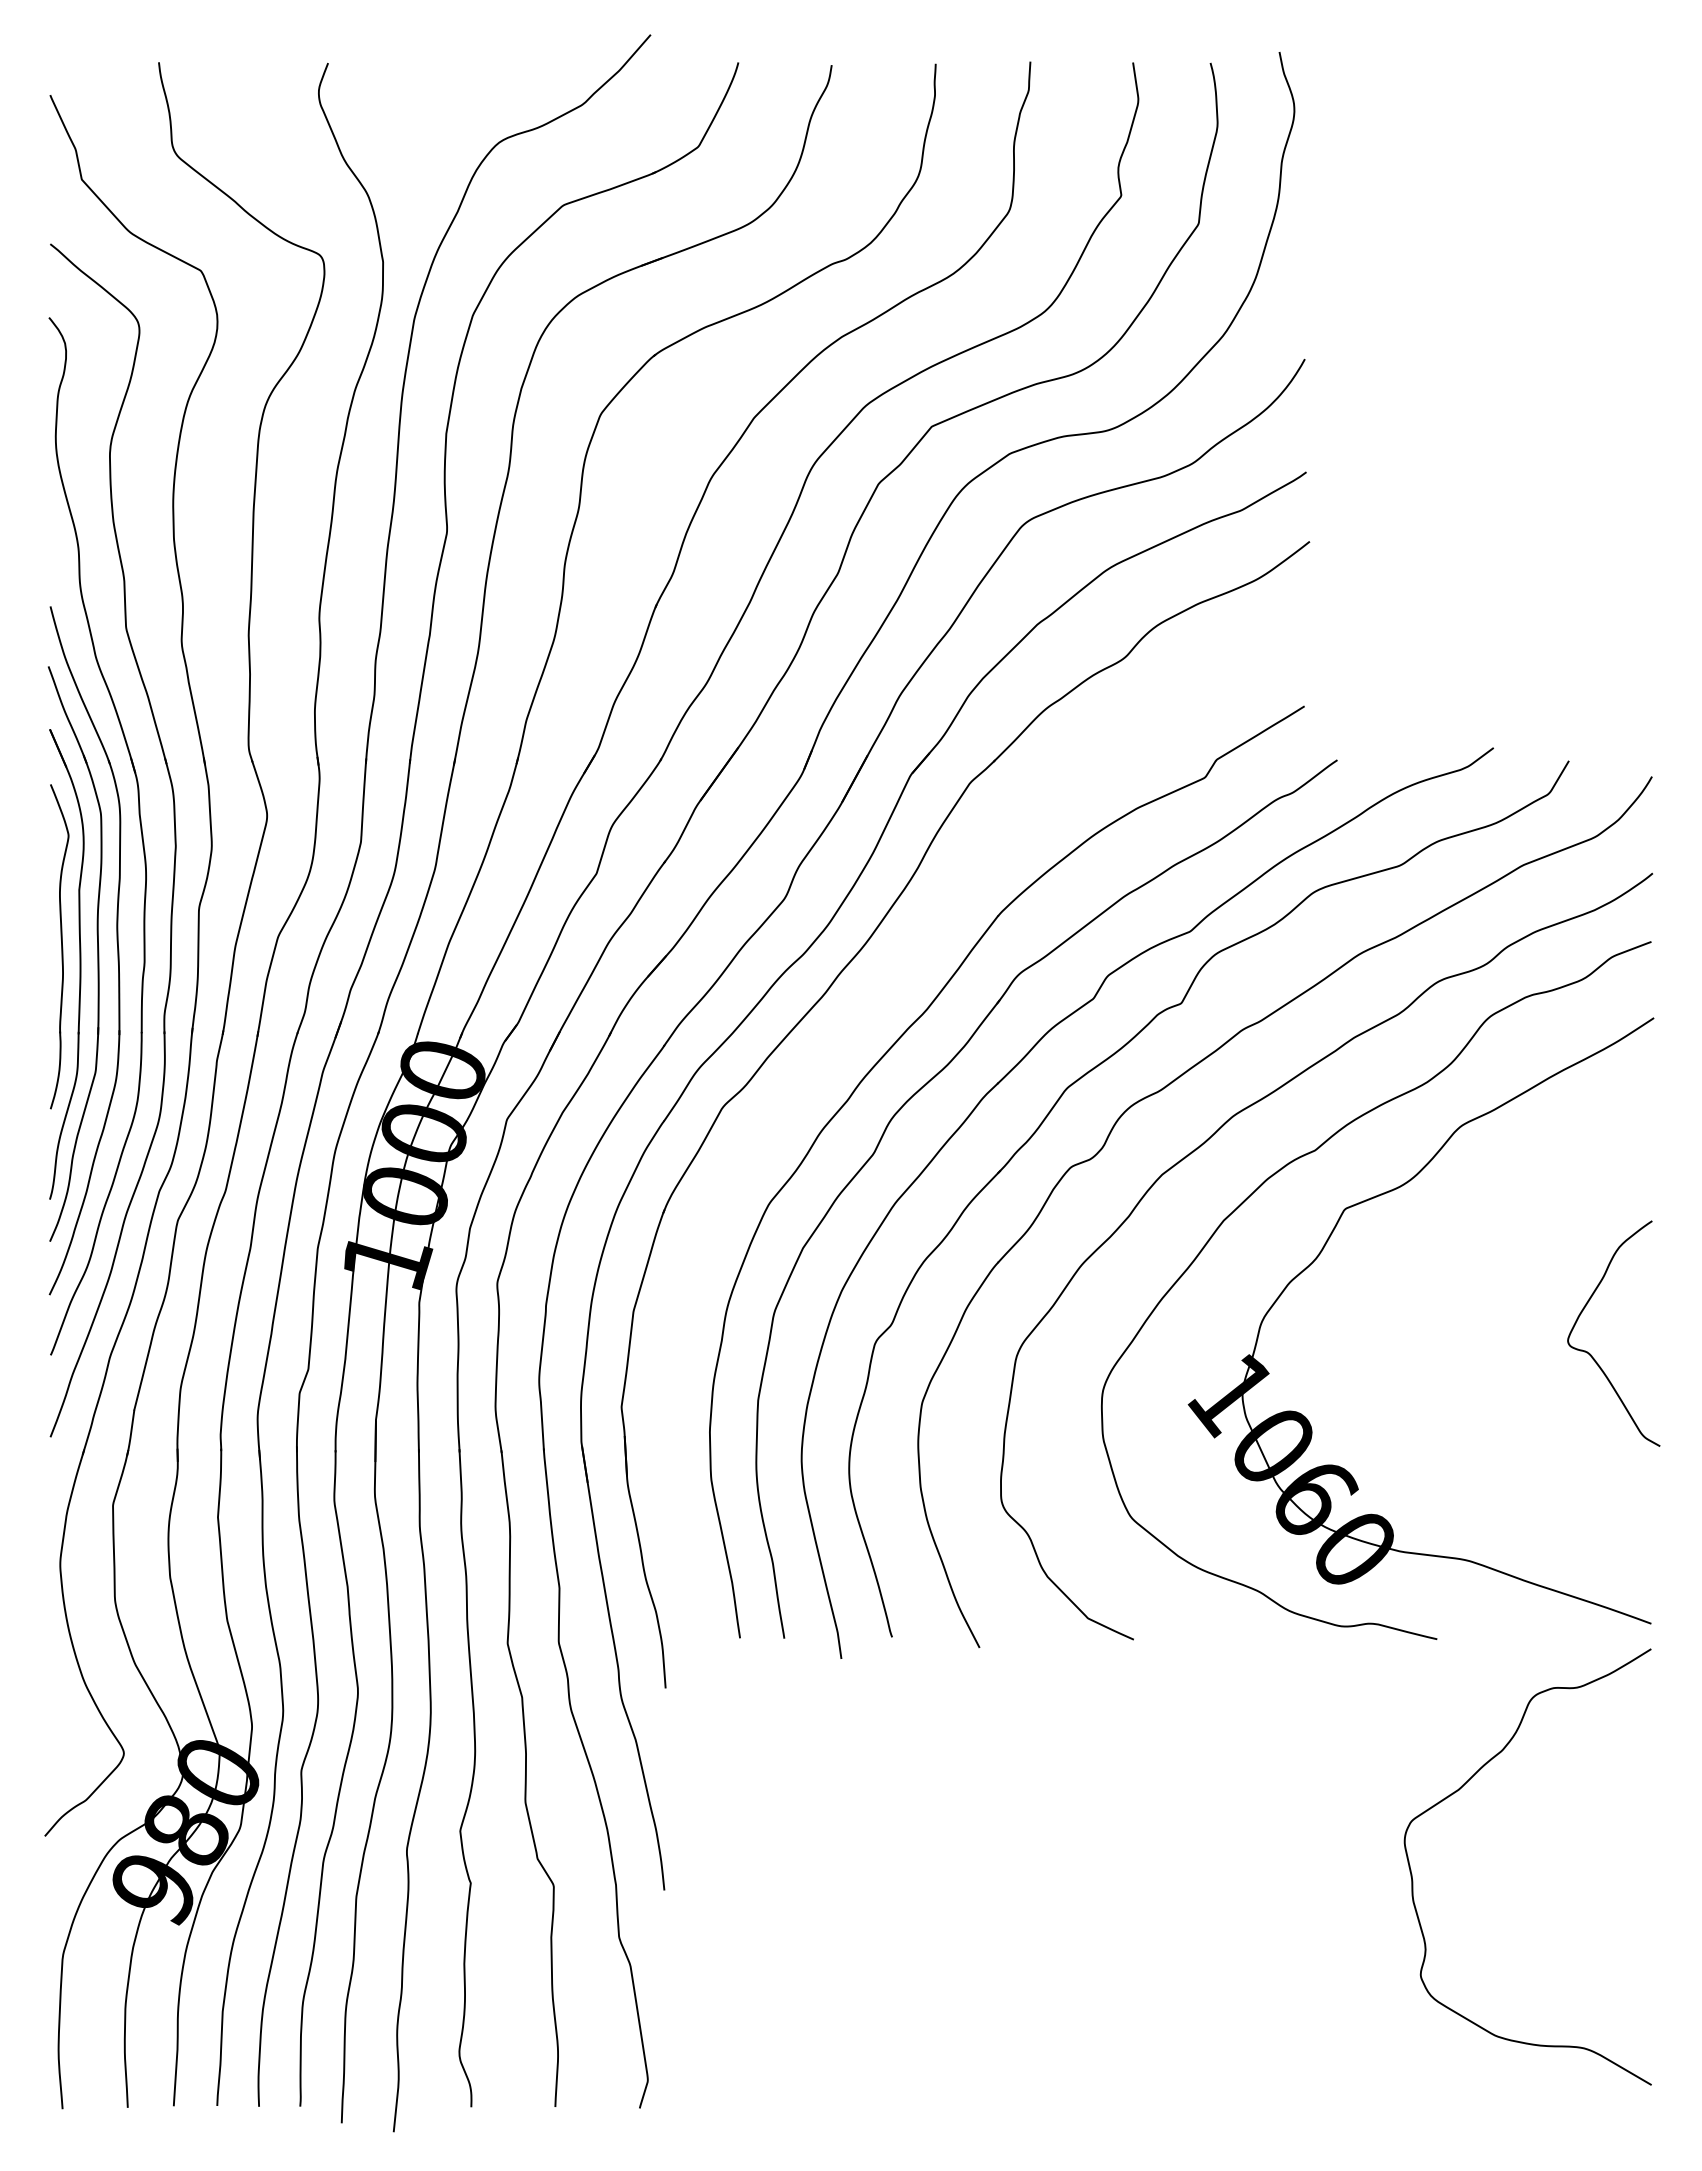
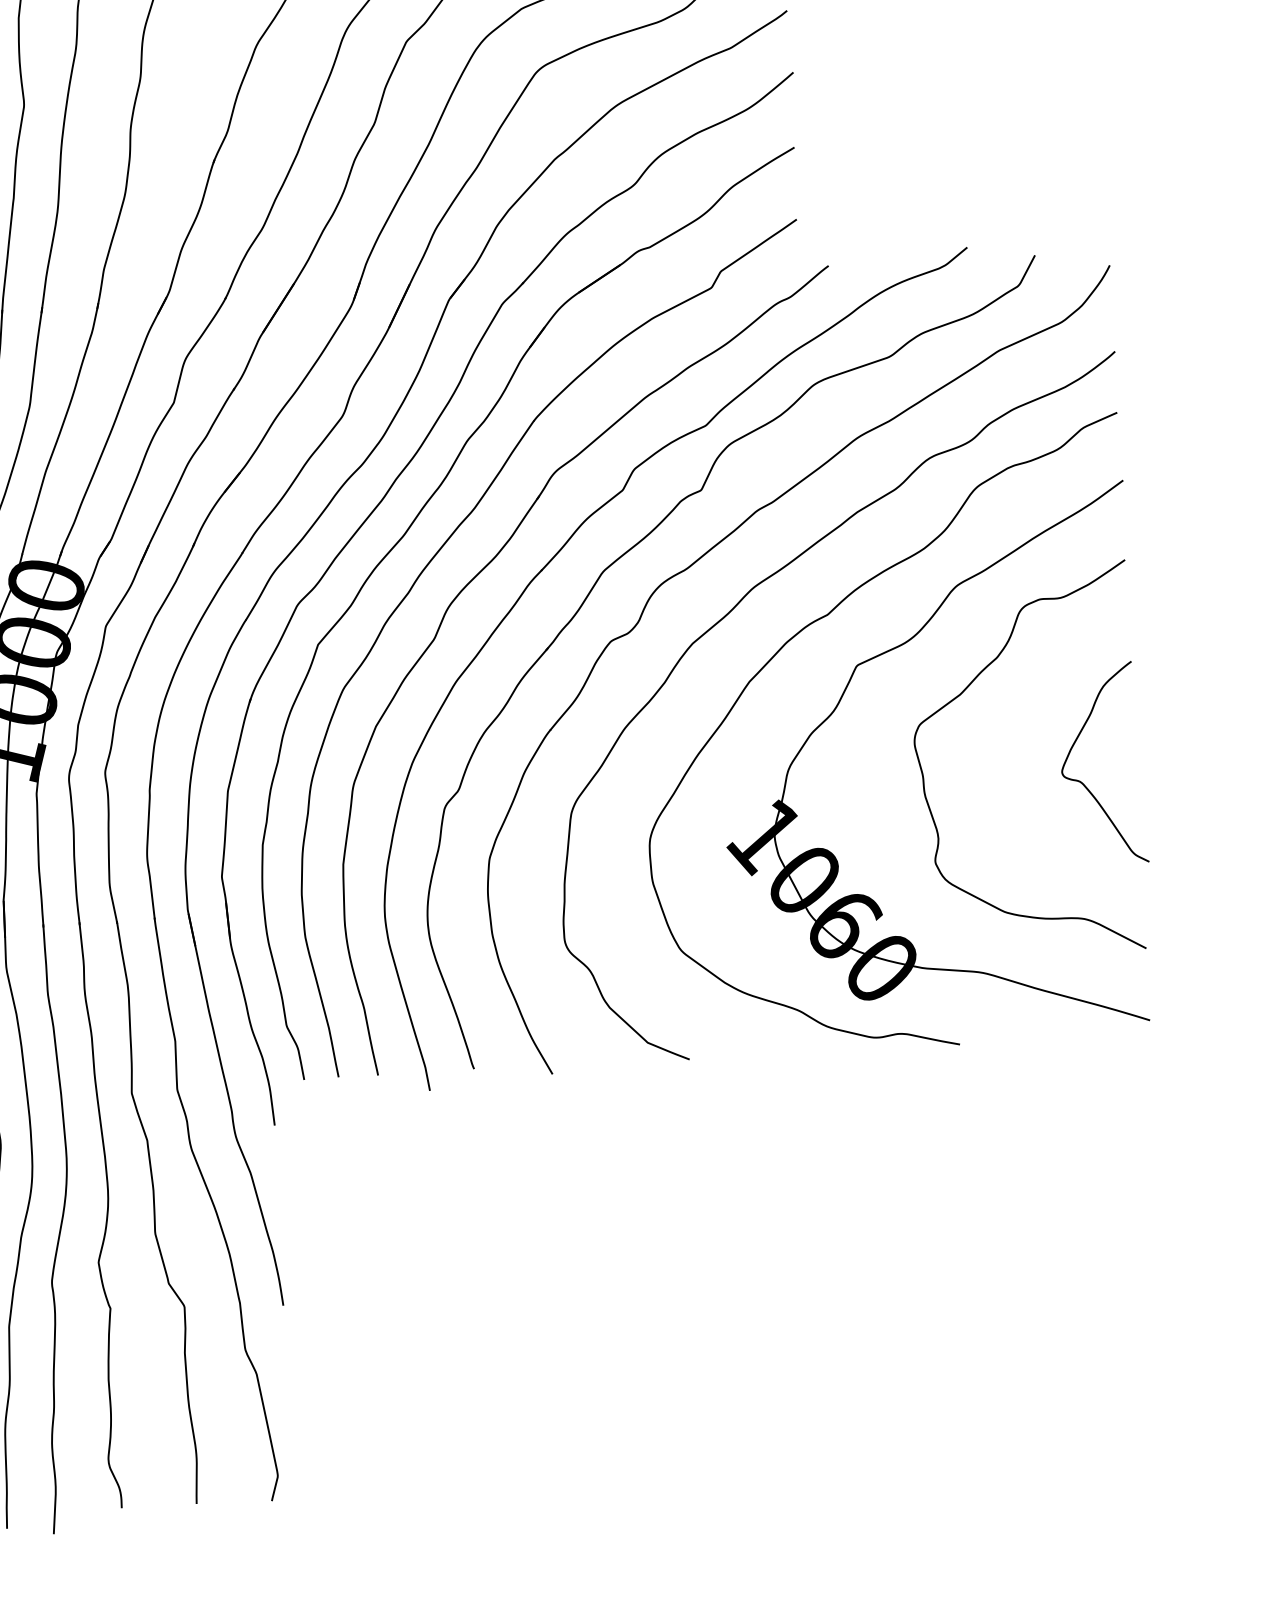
part: (849, 1033) -> (406, 533), added
curve: (1458, 1791) -> (960, 696), moved

